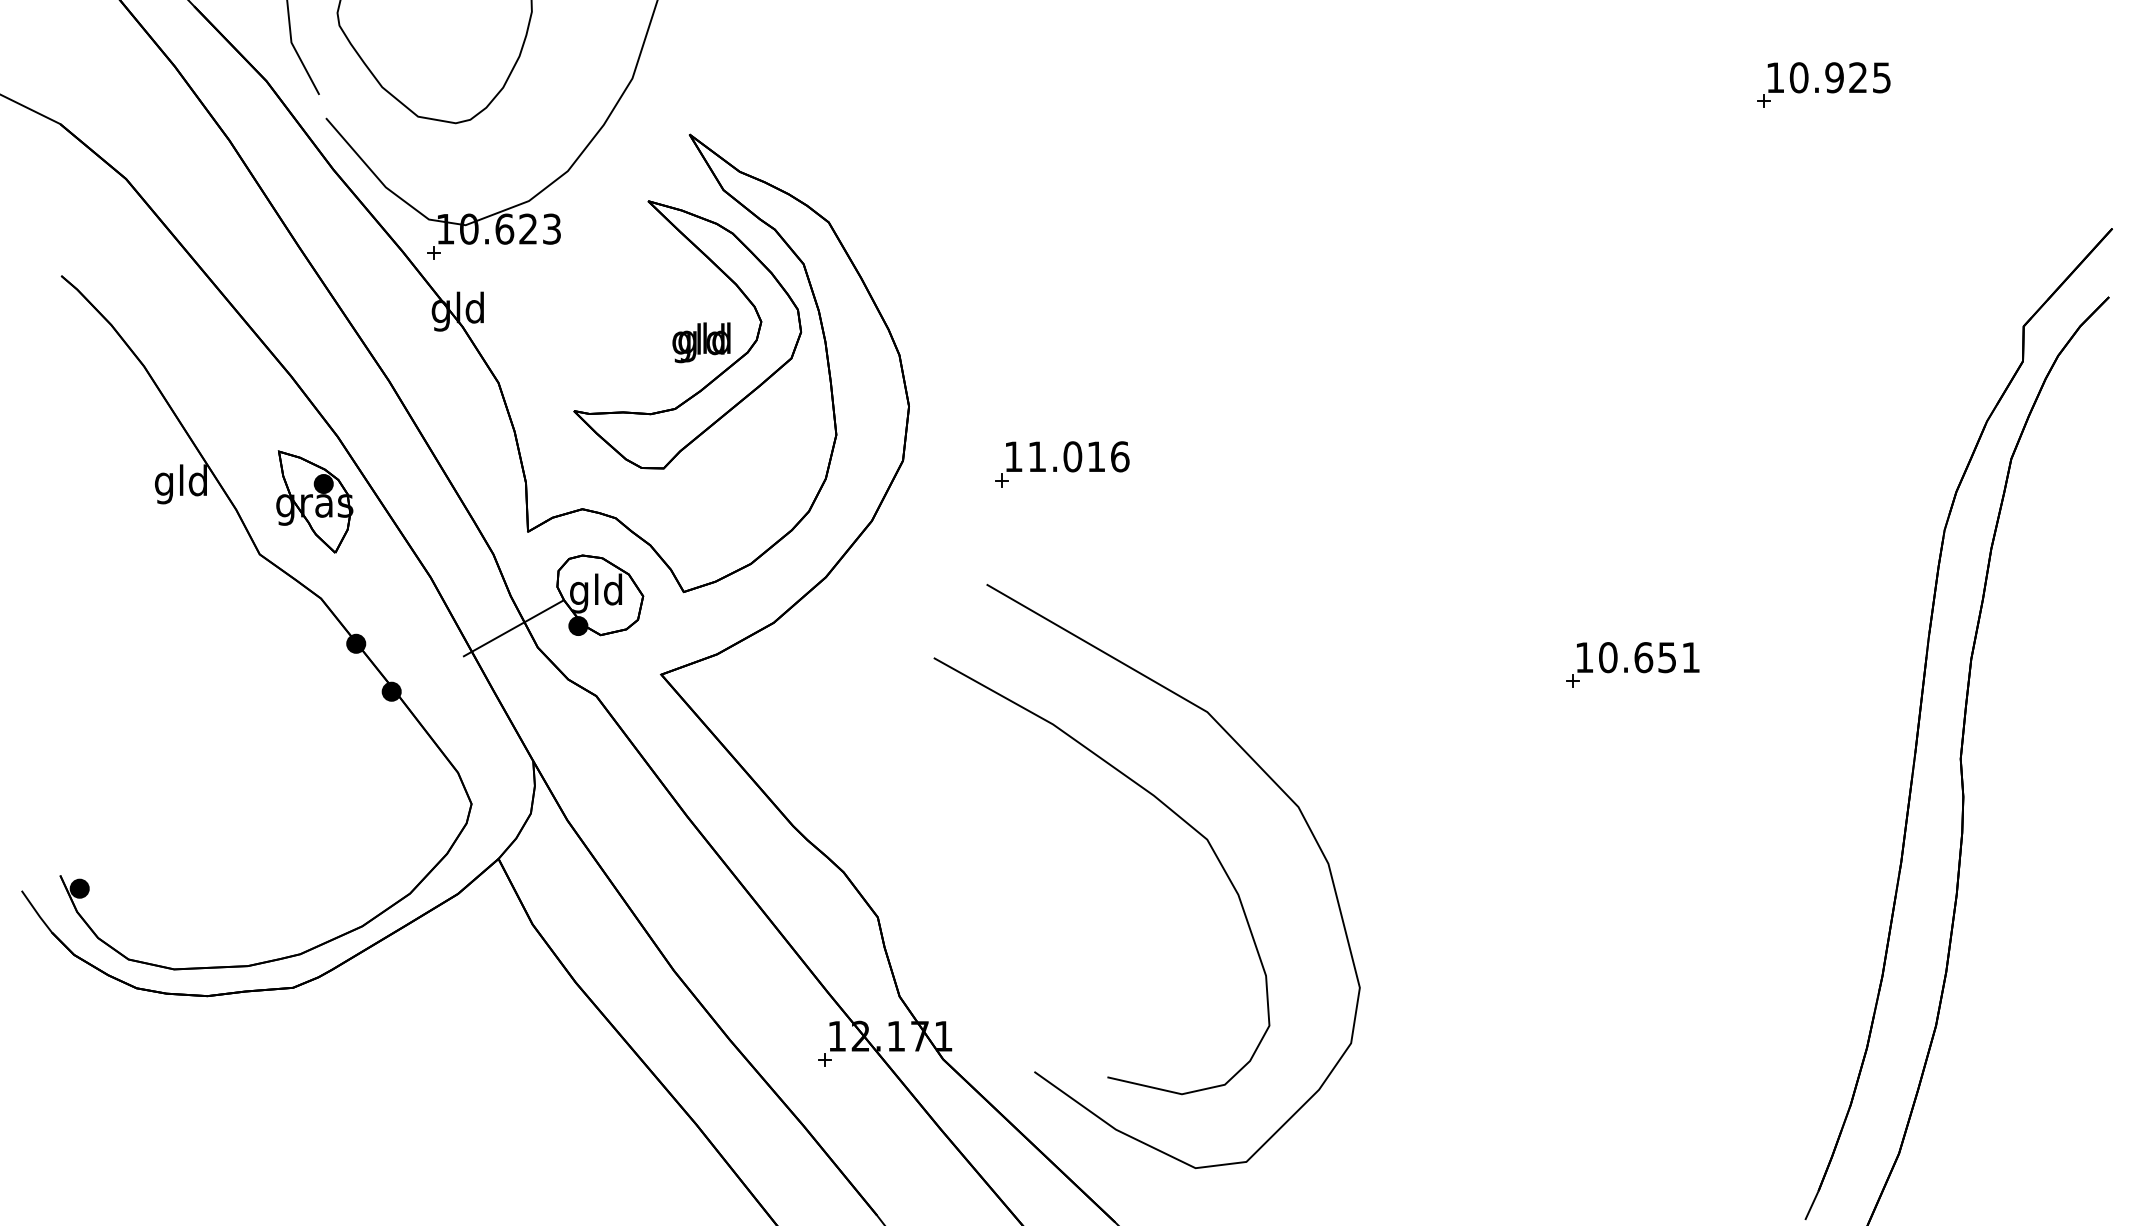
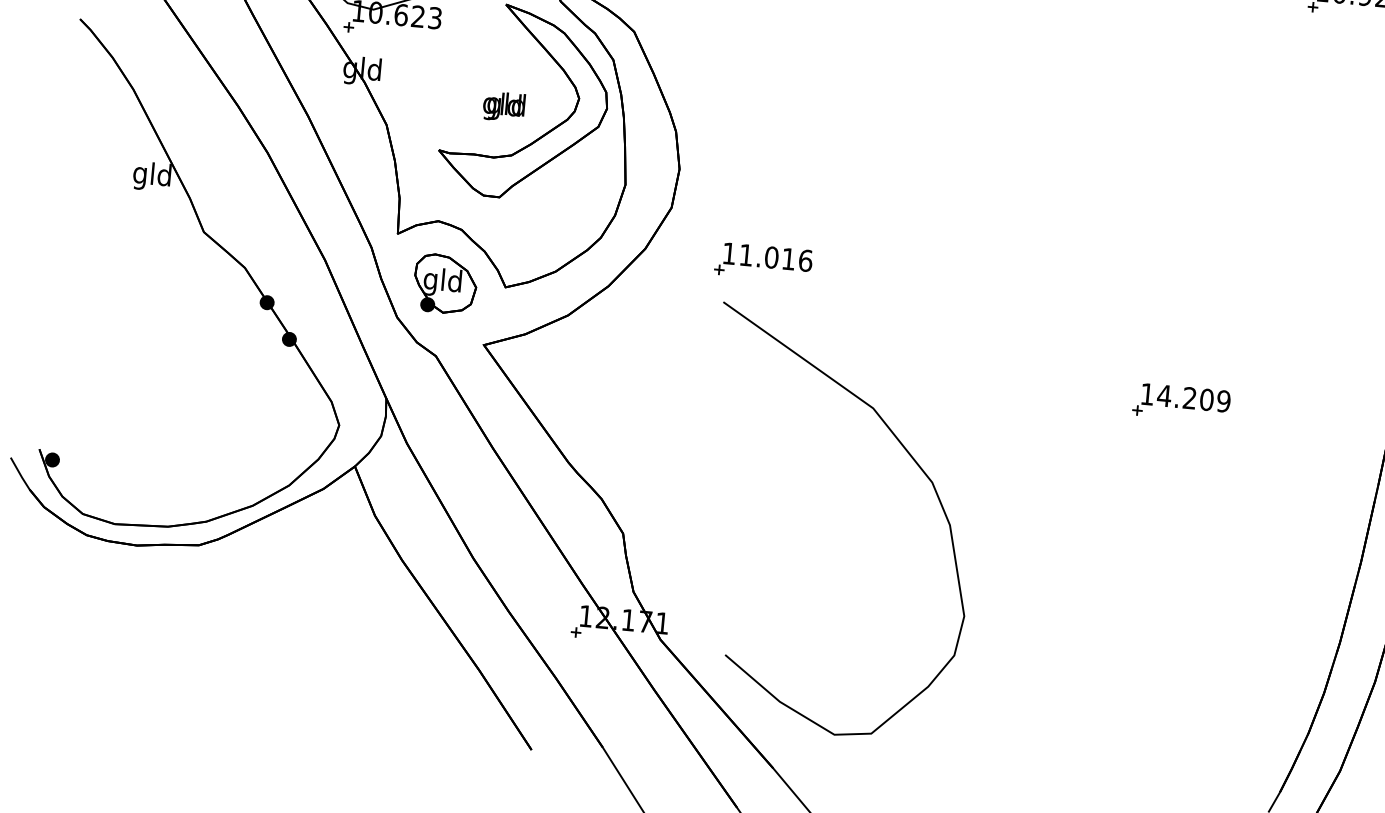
text: (701, 342) -> (504, 106), moved
part: (1062, 464) -> (763, 262), moved
part: (314, 501) -> (246, 197), removed
line: (513, 628) -> (381, 302), removed
text: (1649, 657) -> (1194, 398), 10.651 -> 14.209
curve: (1161, 803) -> (834, 470), removed

